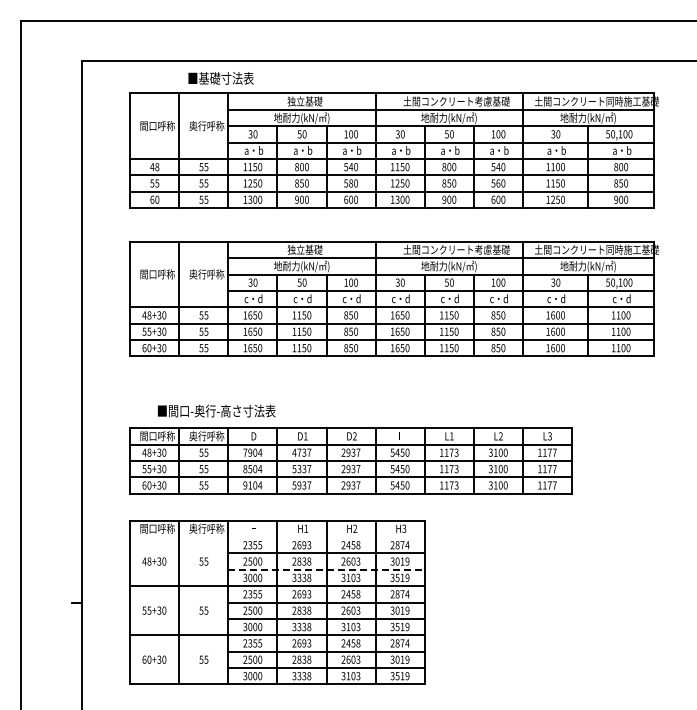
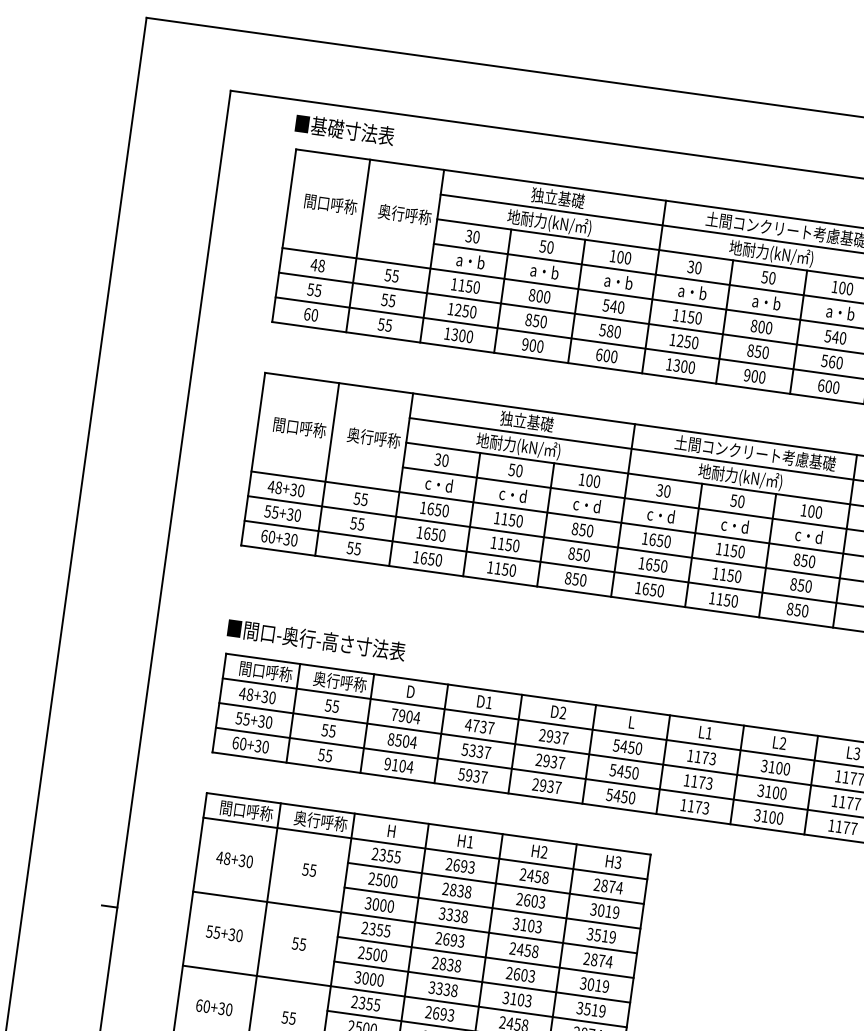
text: (220, 78) -> (343, 129), moved
text: (216, 410) -> (316, 639), moved
line: (277, 537) -> (425, 849), added
line: (327, 569) -> (493, 907), dashed -> solid

